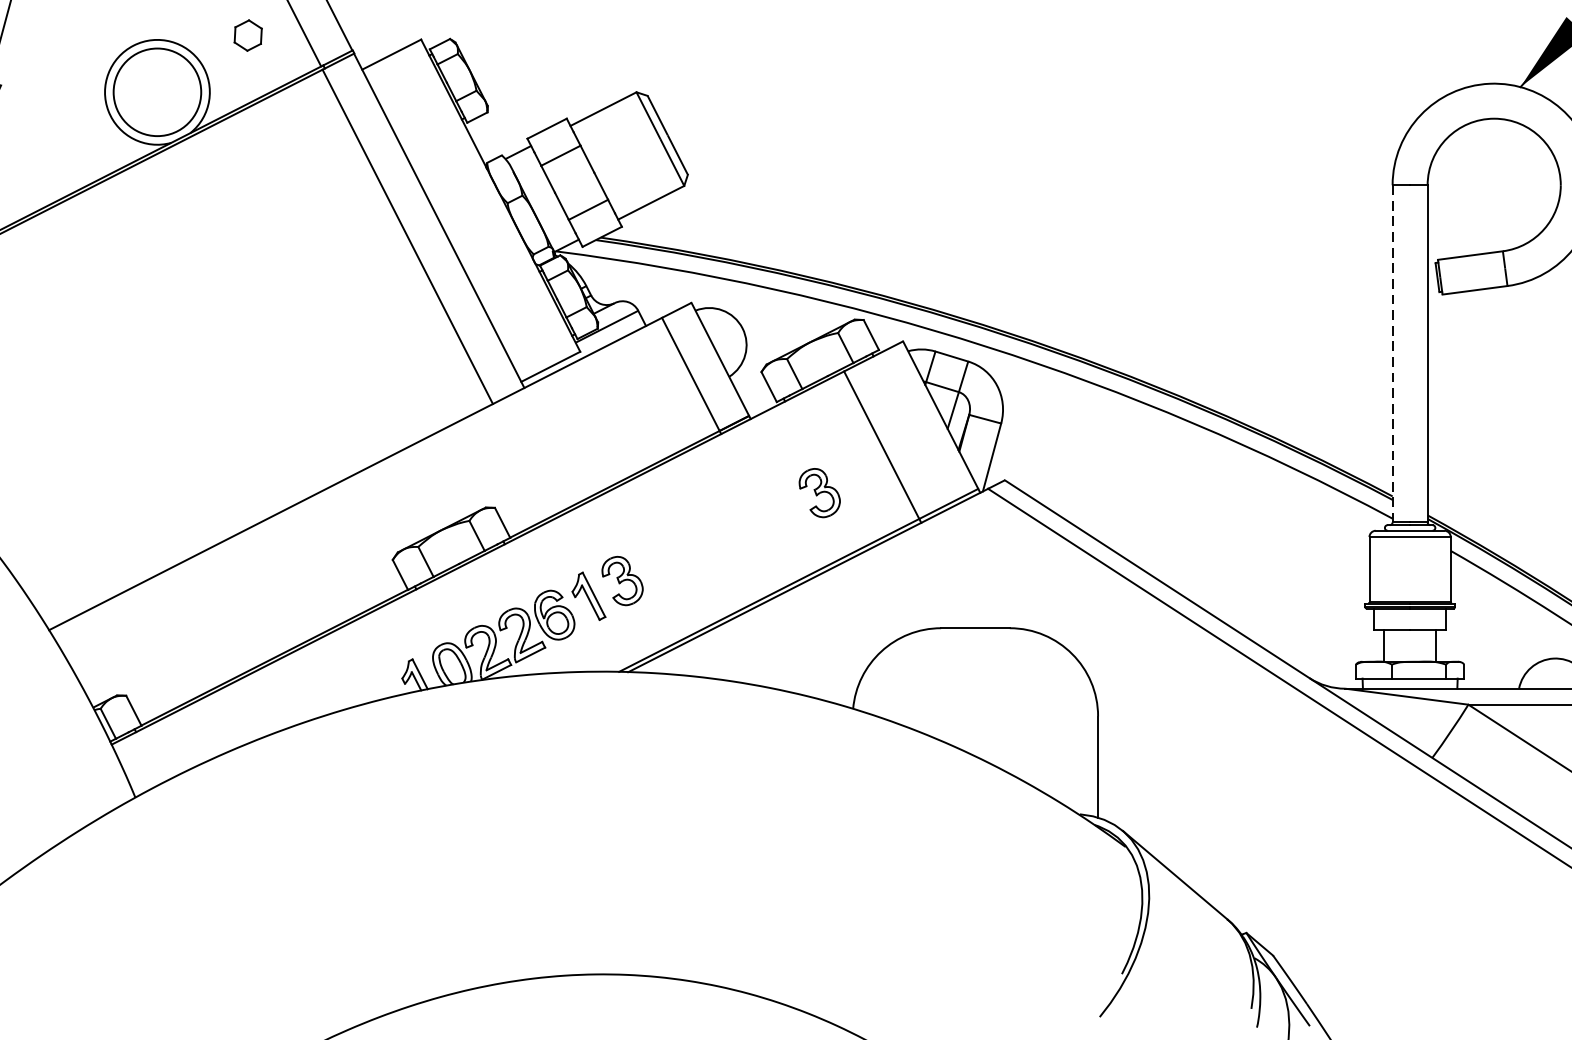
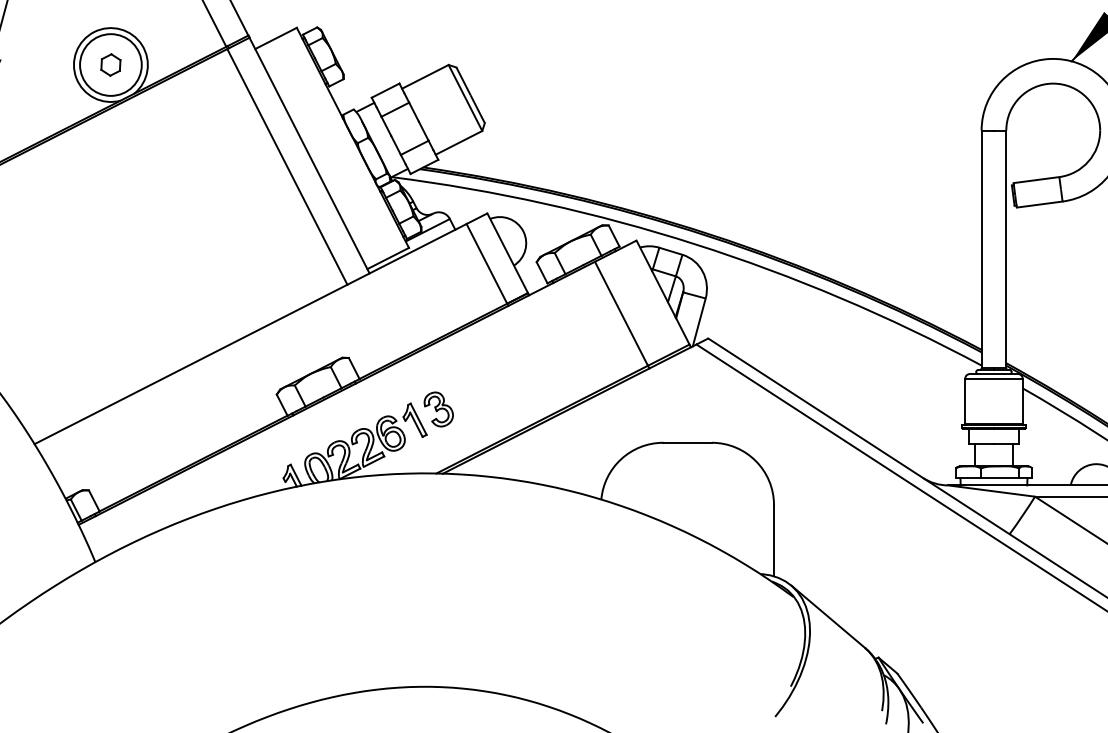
part: (247, 34) -> (110, 64), moved
line: (1392, 354) -> (981, 249), dashed -> solid
part: (819, 493) -> (577, 347), removed

